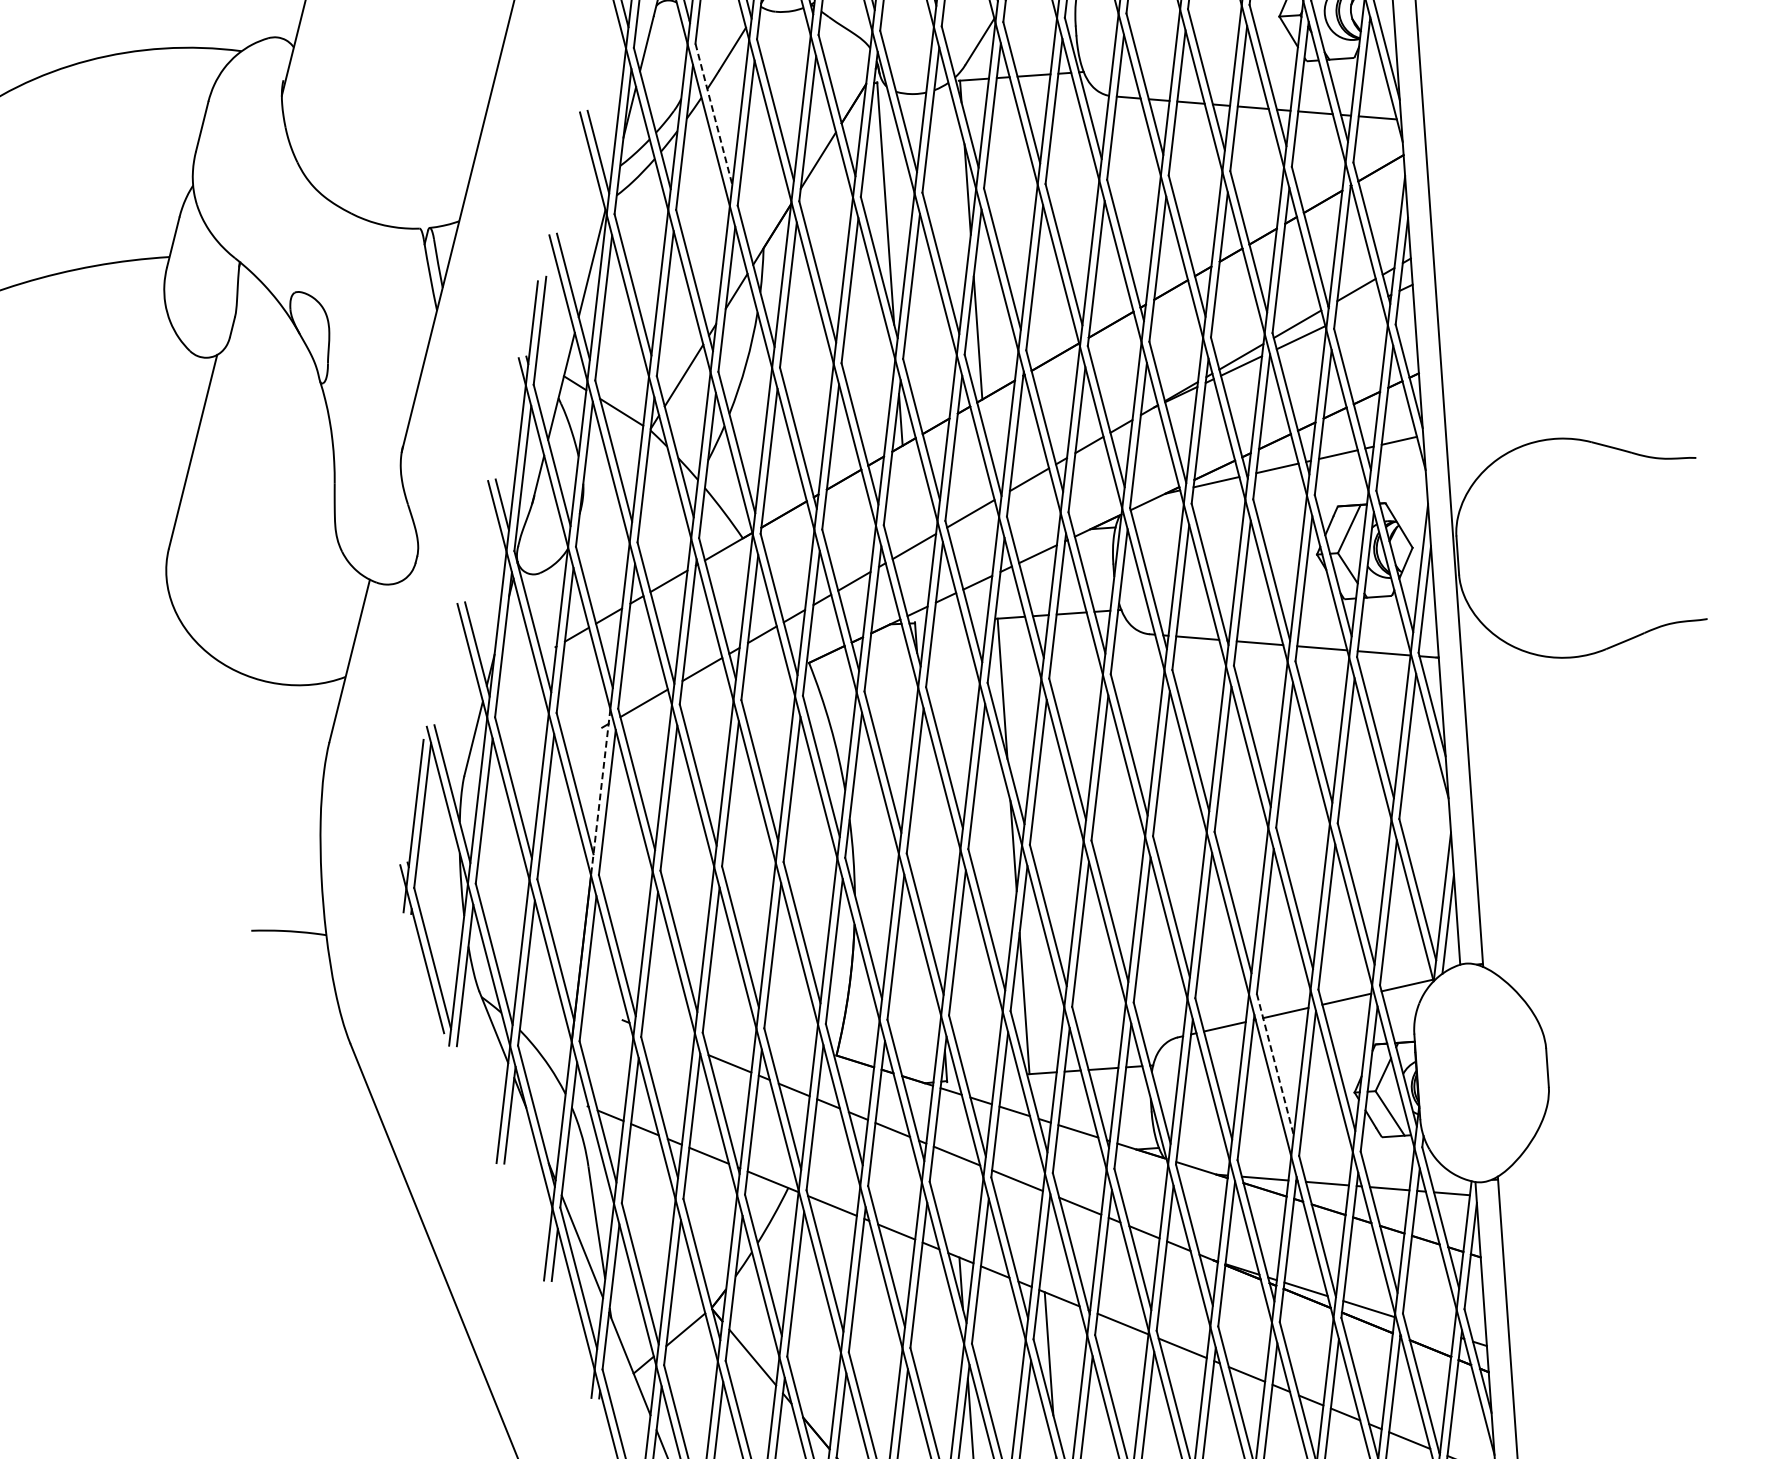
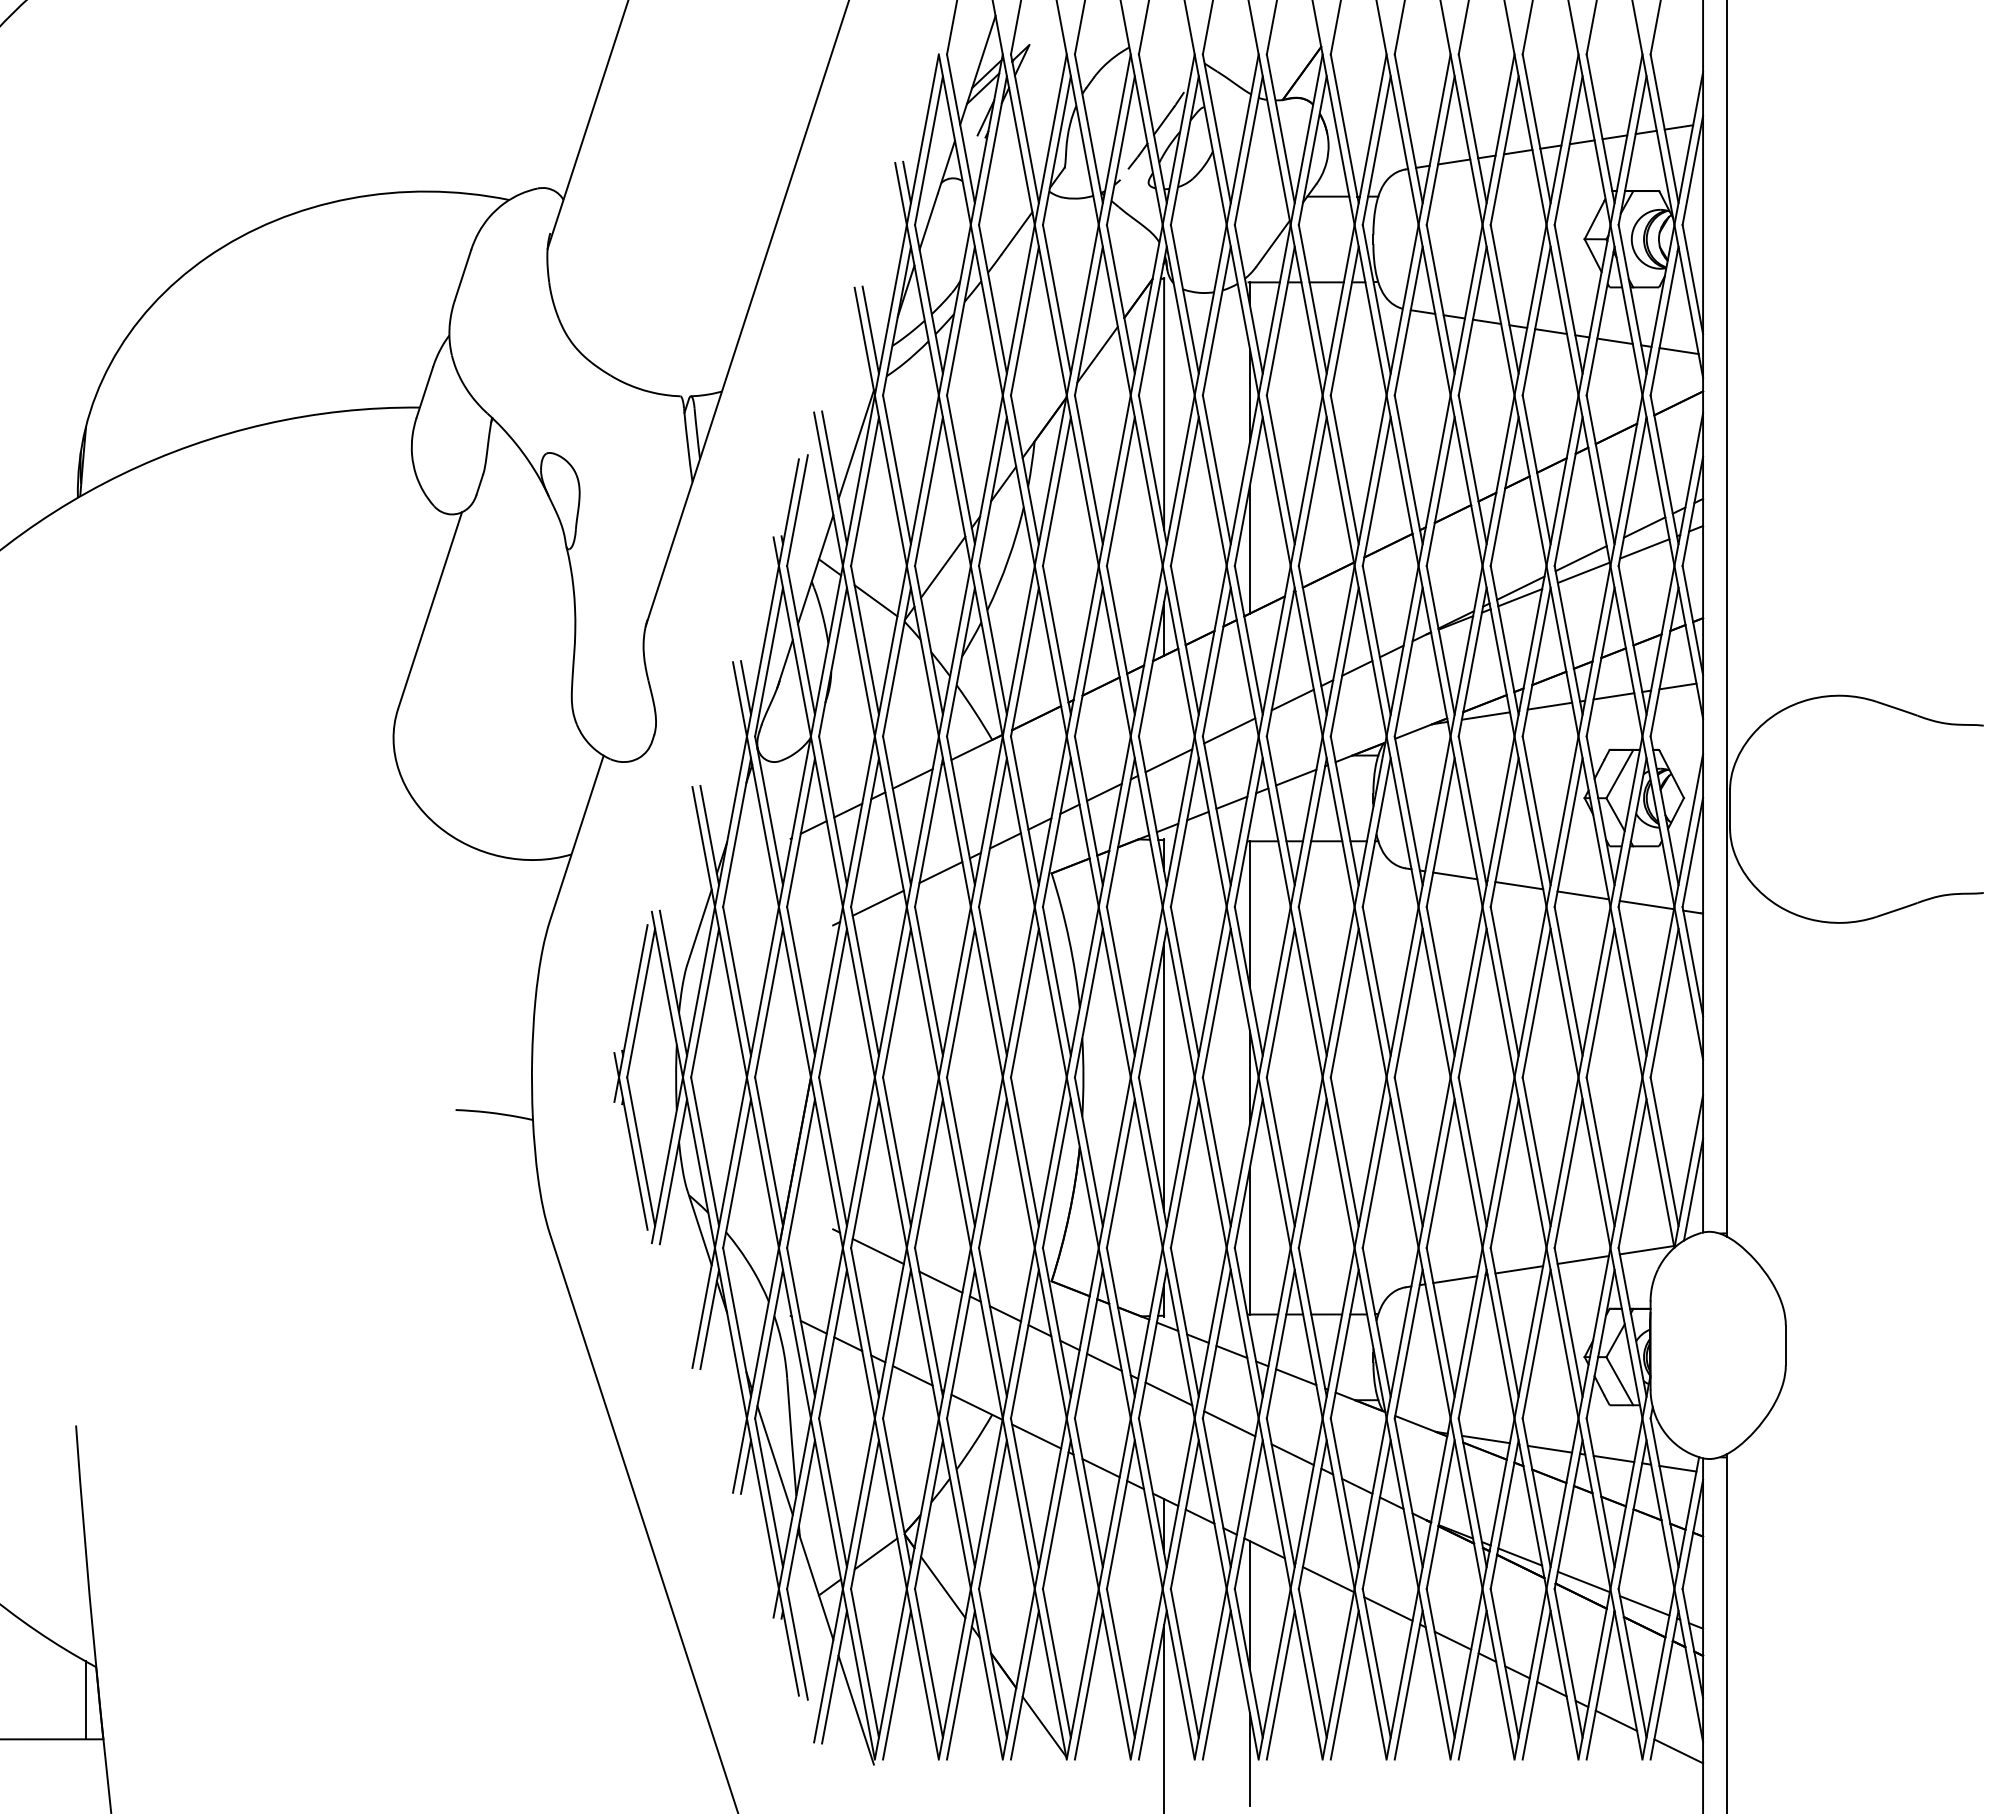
line: (713, 114) -> (992, 299), dashed -> solid
line: (1357, 310) -> (1644, 548), added
line: (601, 791) -> (827, 991), dashed -> solid
line: (931, 851) -> (1164, 1077), added
line: (666, 1038) -> (877, 1251), added
line: (1275, 1064) -> (1504, 1322), dashed -> solid
line: (1428, 1327) -> (1644, 1605), added

